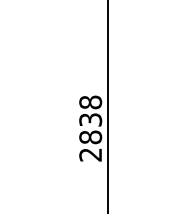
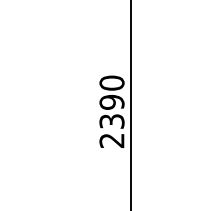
text: (90, 119) -> (111, 101), 2838 -> 2390

